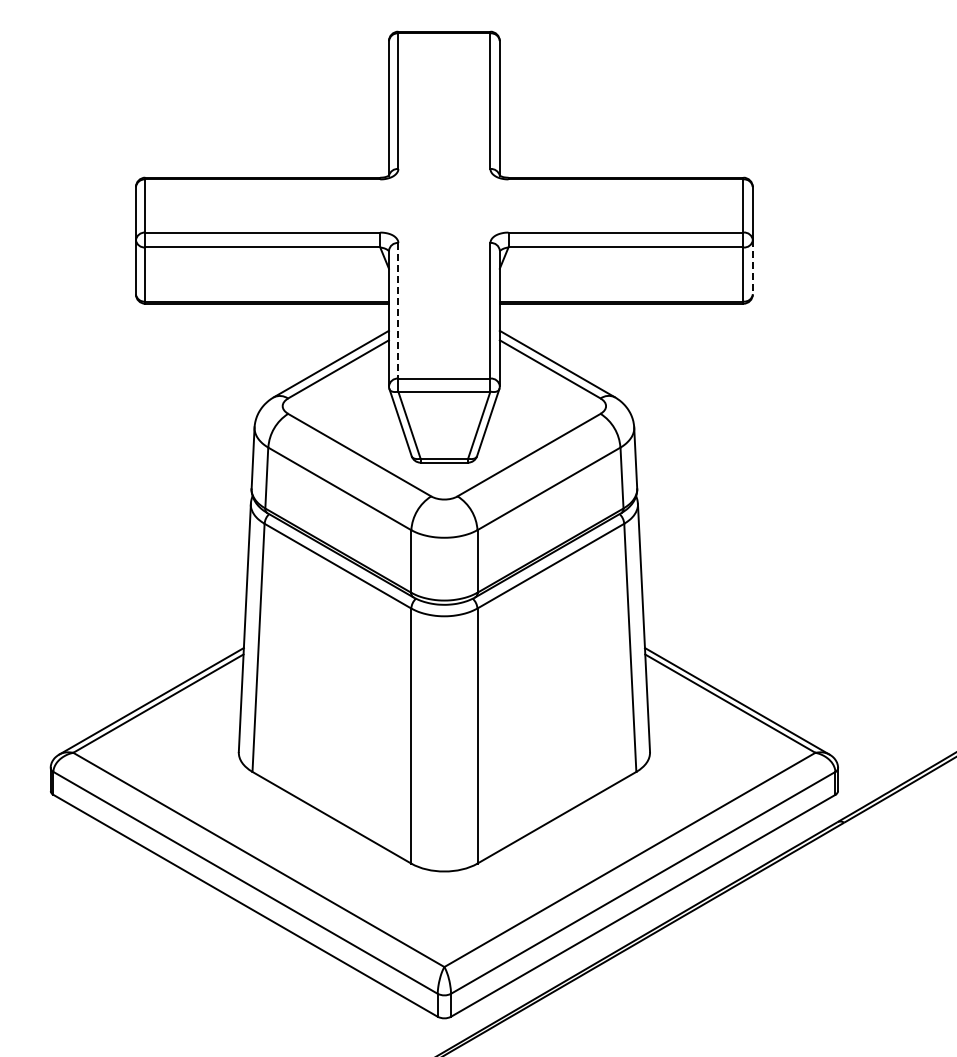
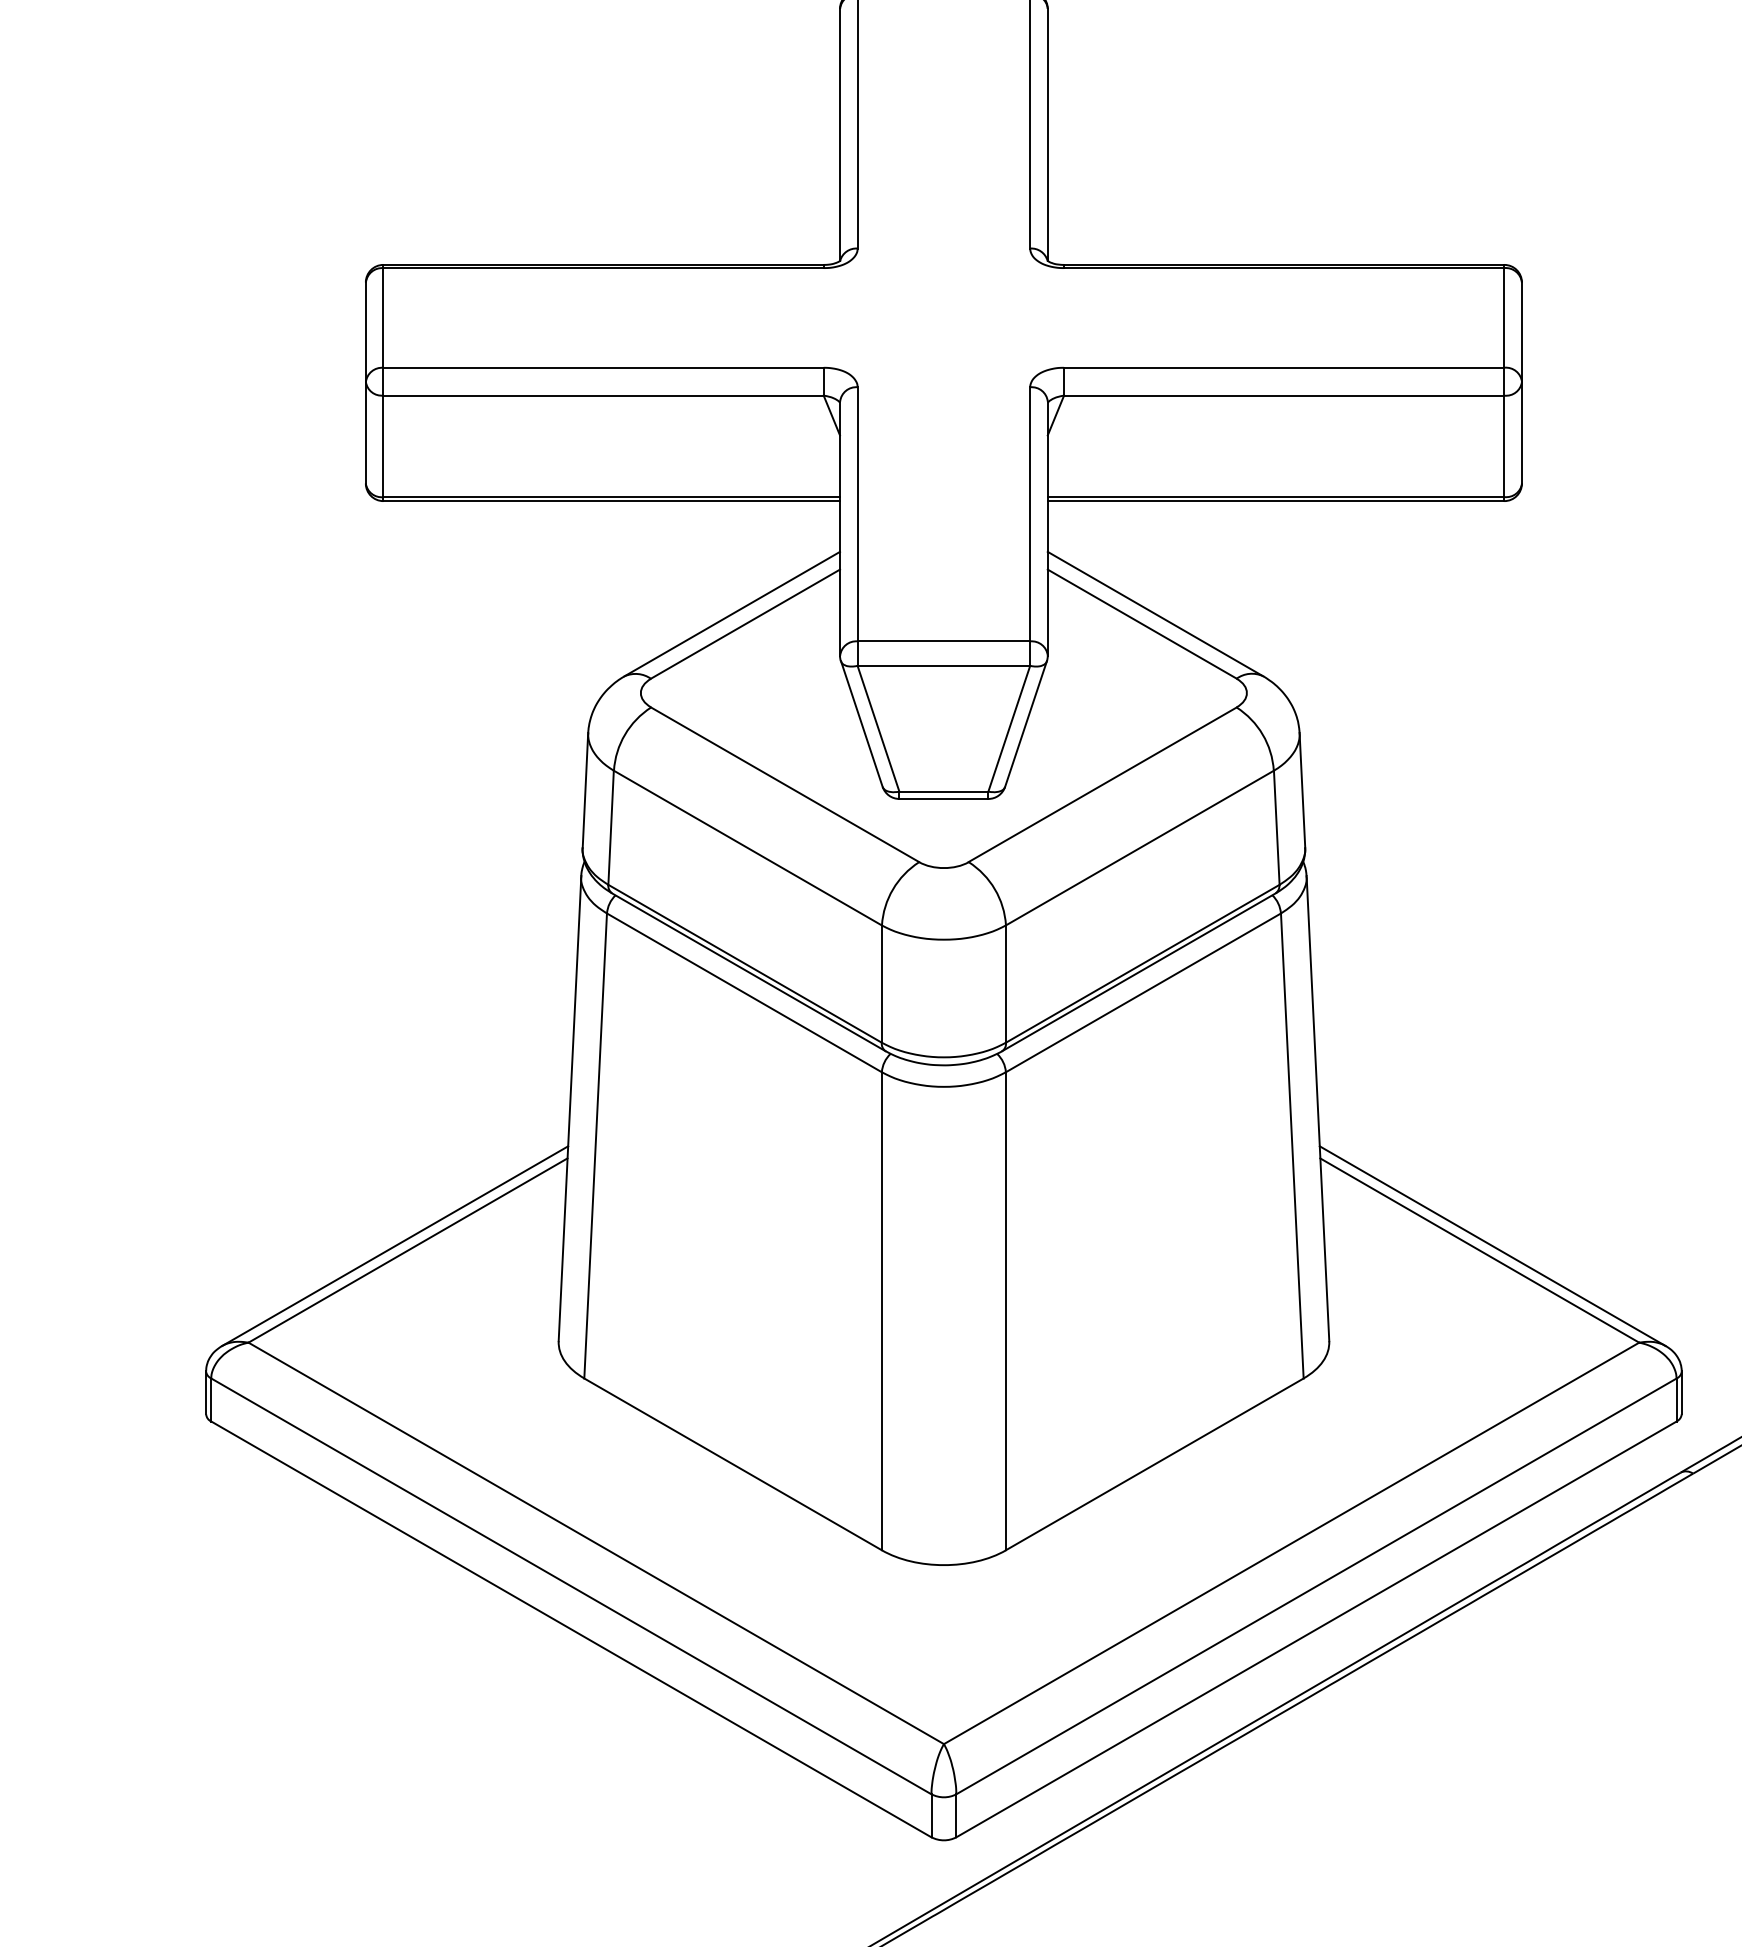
line: (752, 267) -> (1521, 433), dashed -> solid
line: (398, 310) -> (857, 513), dashed -> solid

